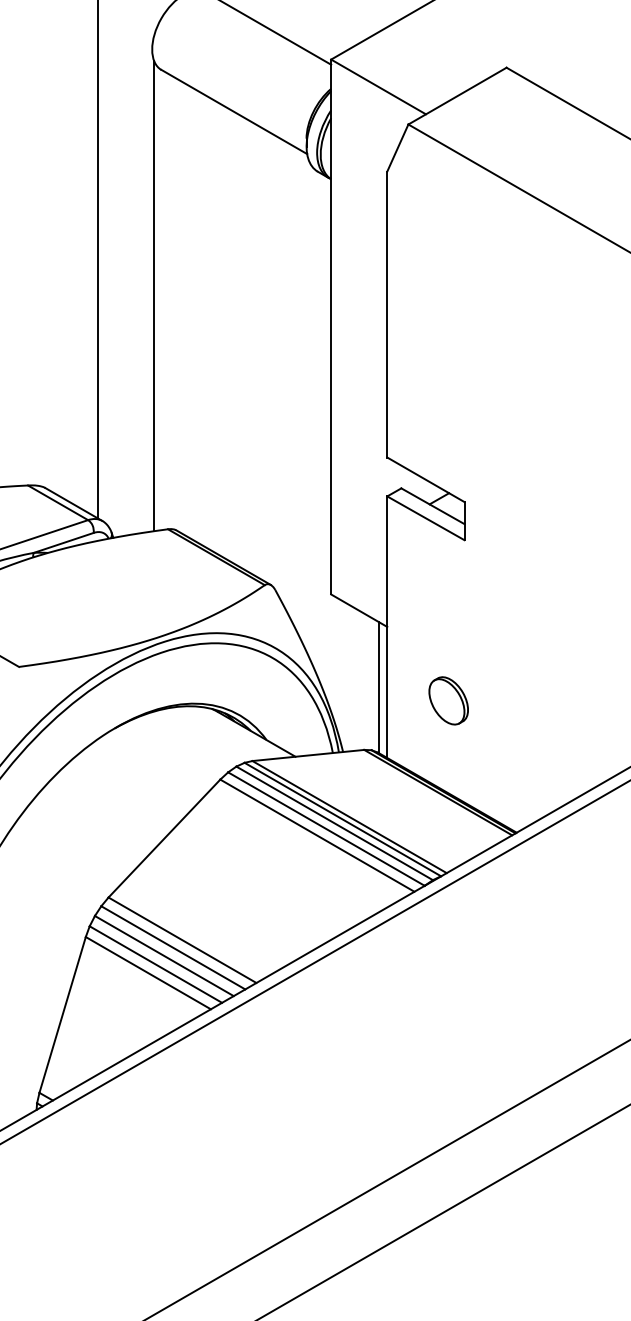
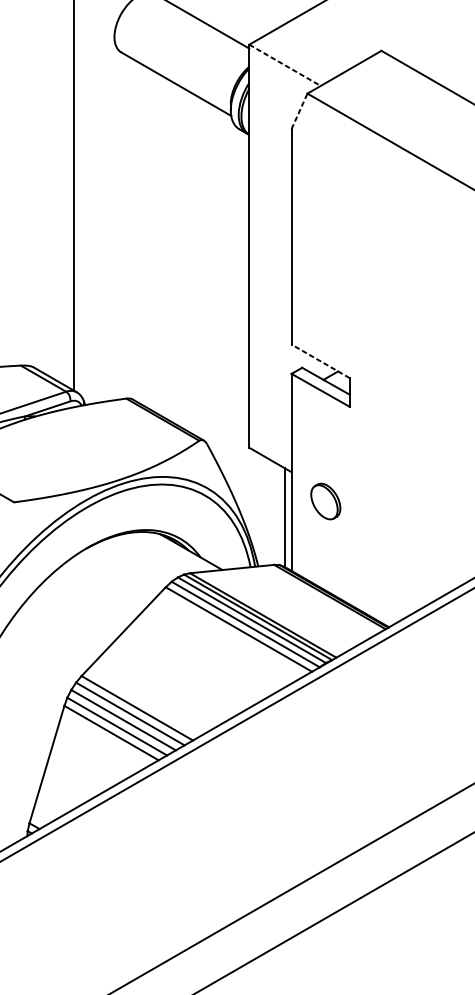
line: (378, 86) -> (284, 64), solid -> dashed
line: (397, 148) -> (299, 111), solid -> dashed
line: (154, 295) -> (116, 222), removed
line: (425, 479) -> (320, 361), solid -> dashed
part: (448, 700) -> (325, 501), moved

